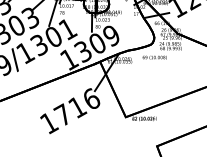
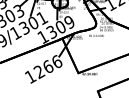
text: (69, 111) -> (43, 69), 1716 -> 1266

